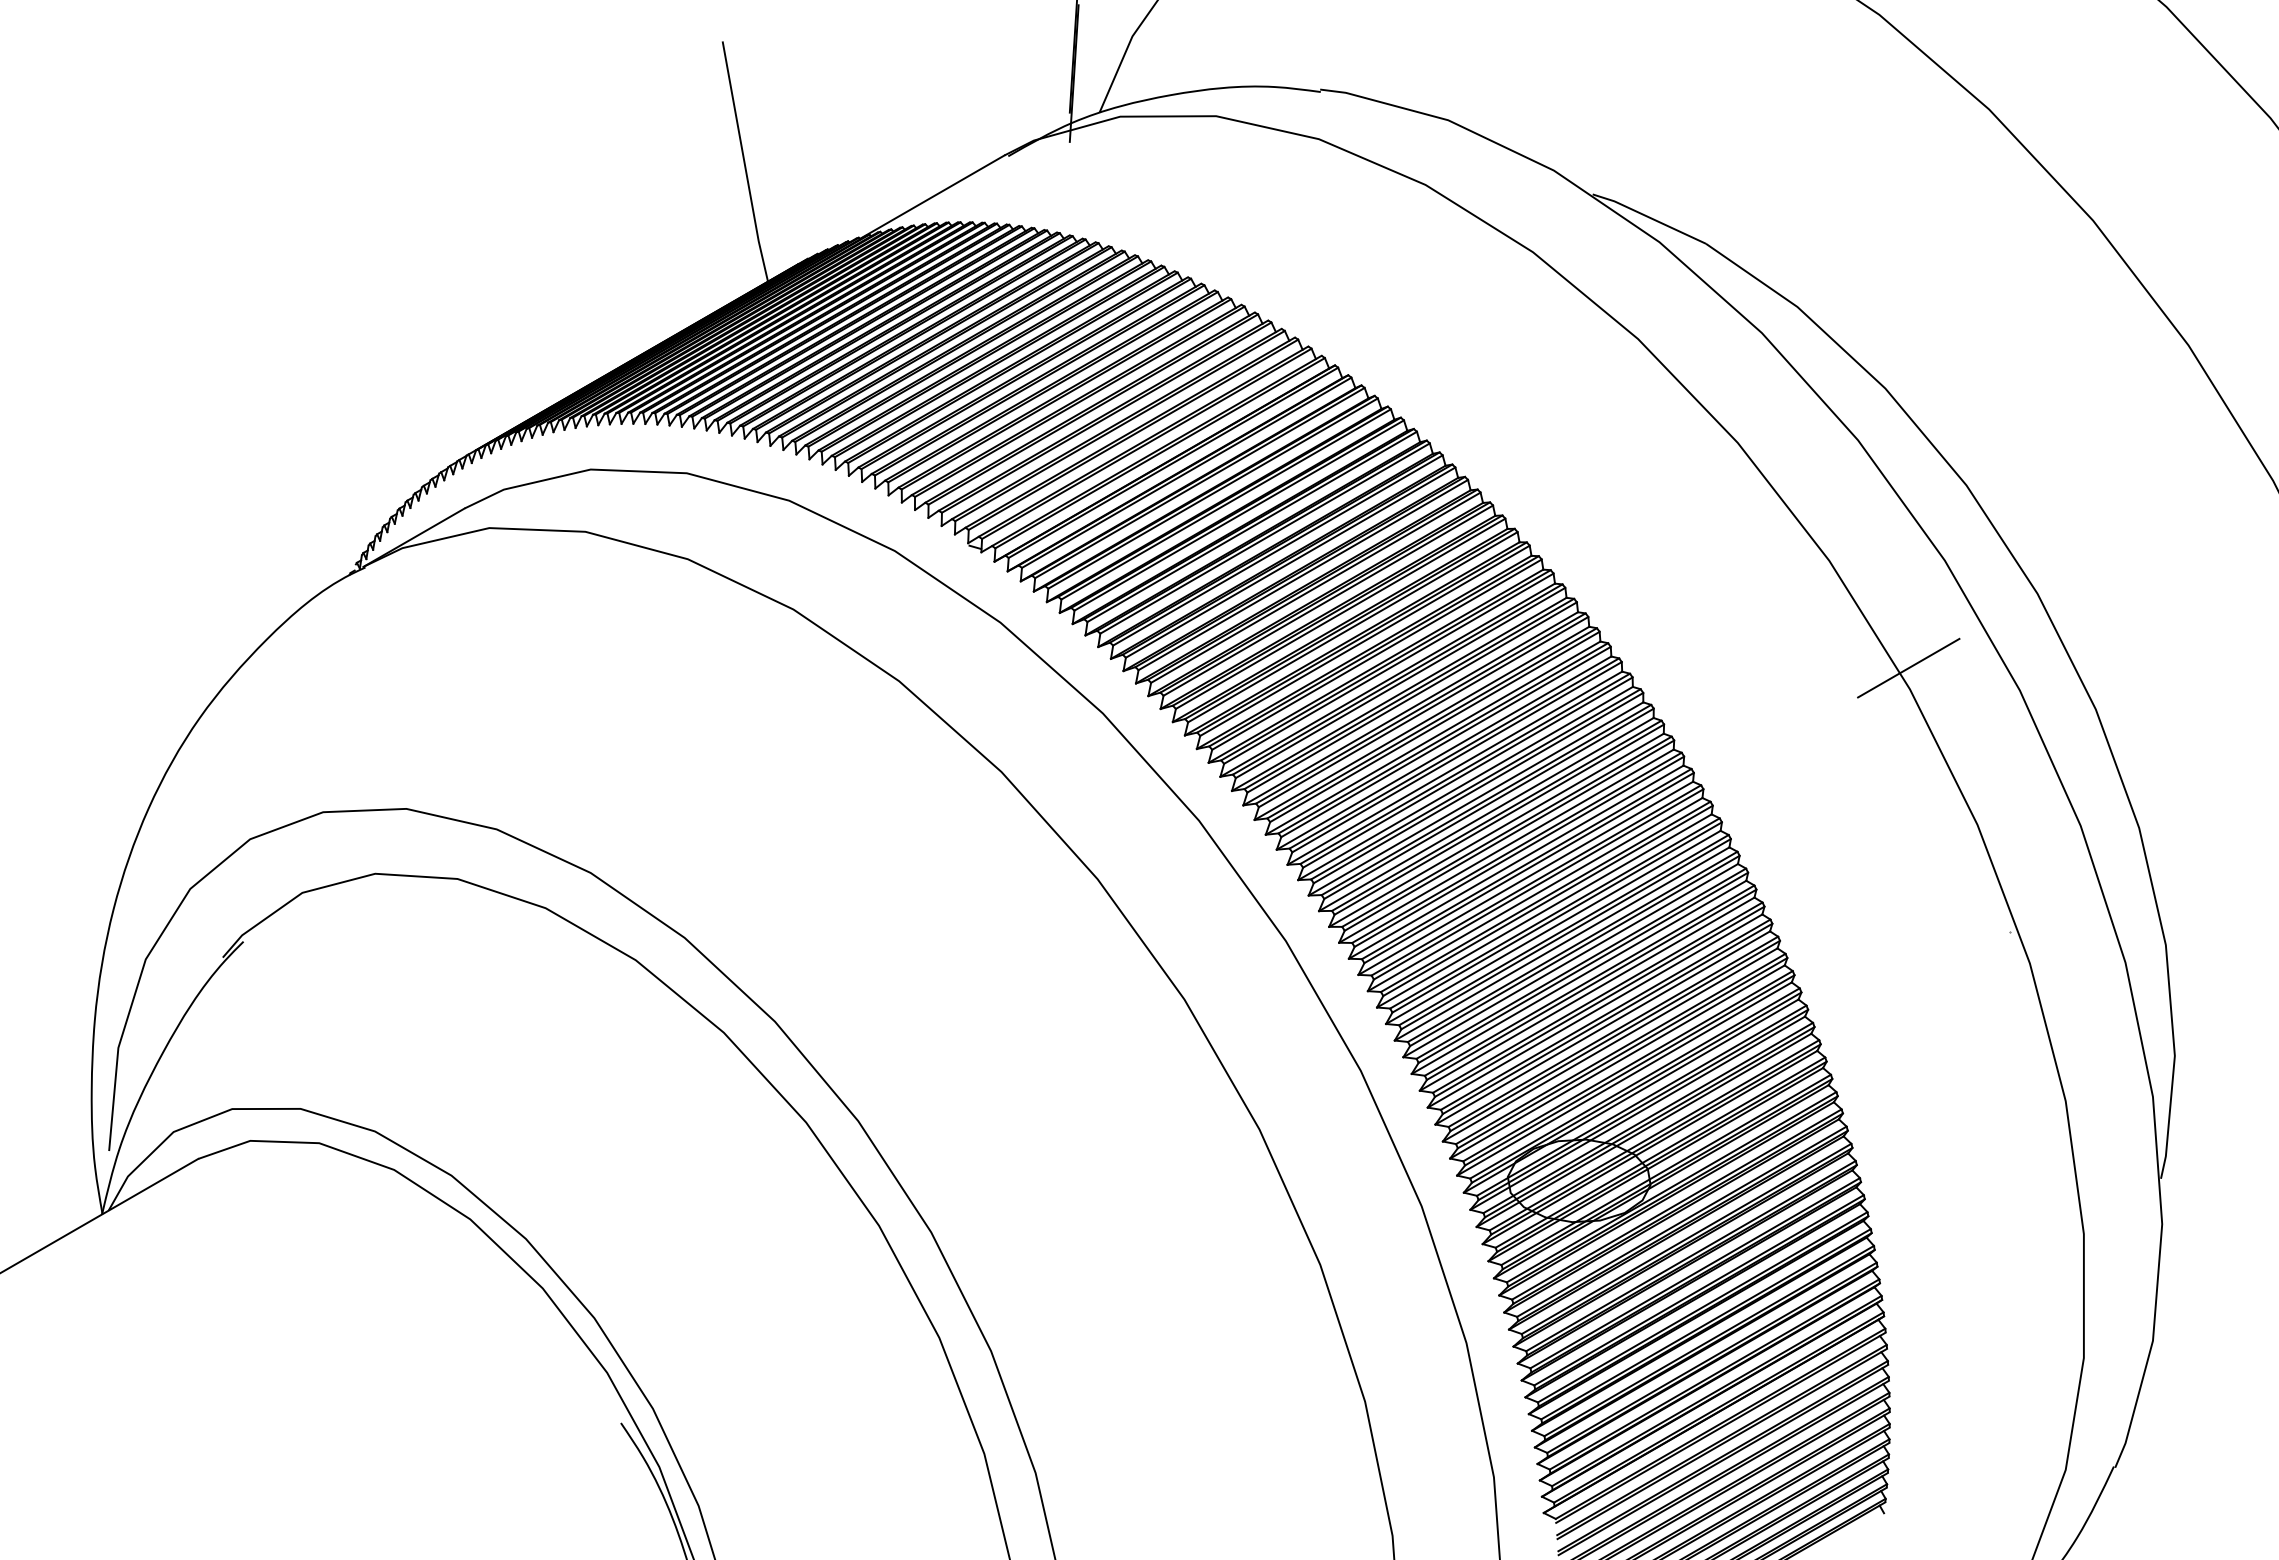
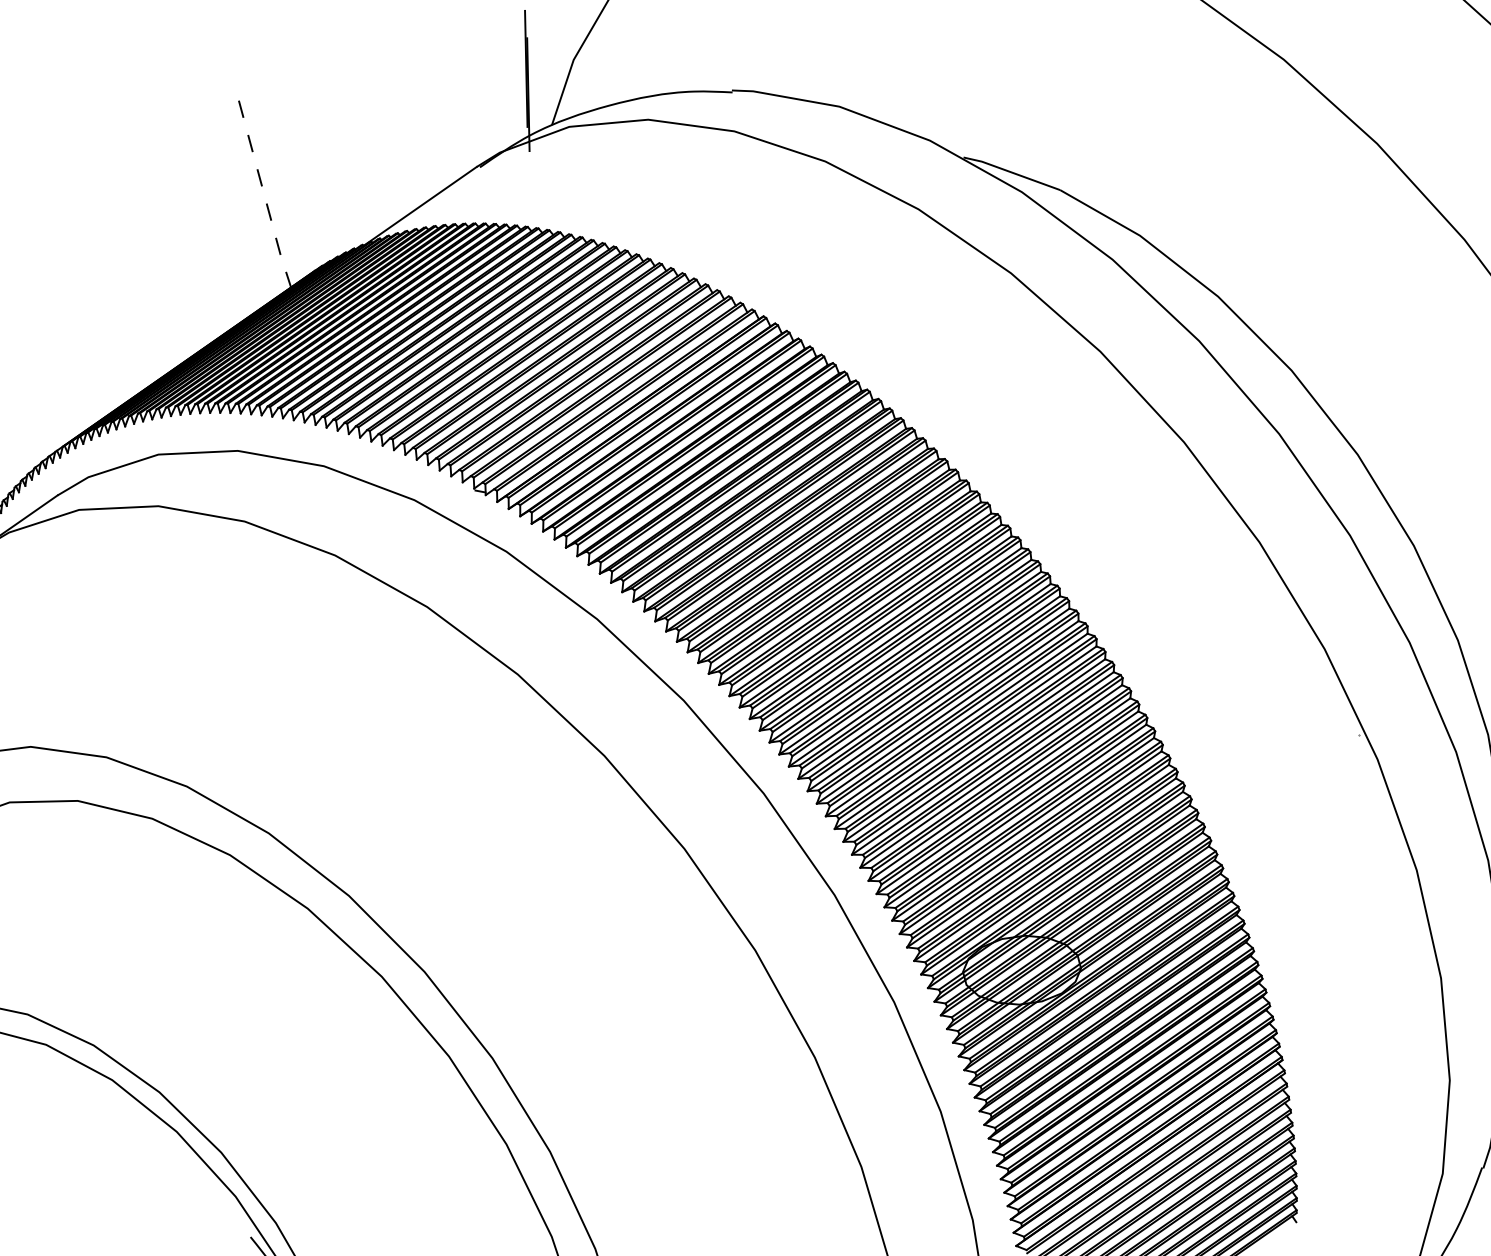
line: (744, 162) -> (263, 191), solid -> dashed
line: (1908, 667) -> (1256, 524), removed

